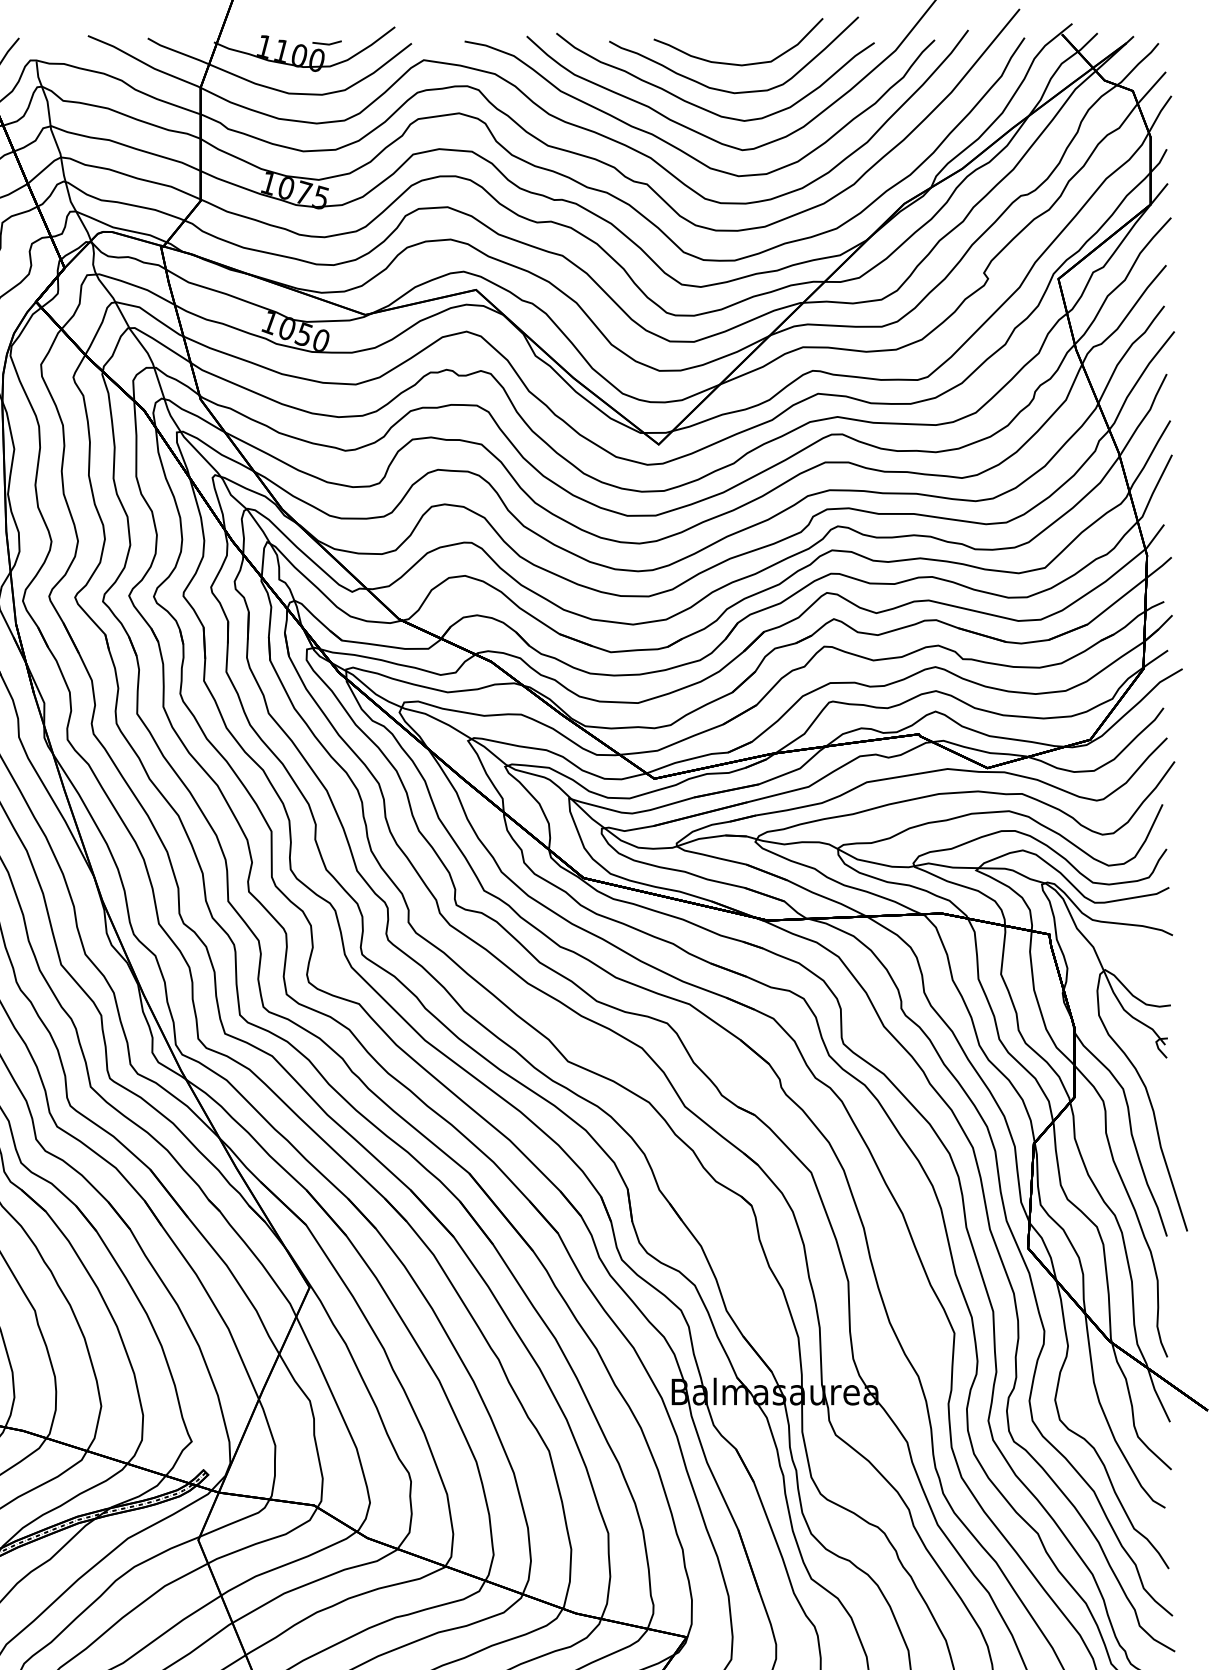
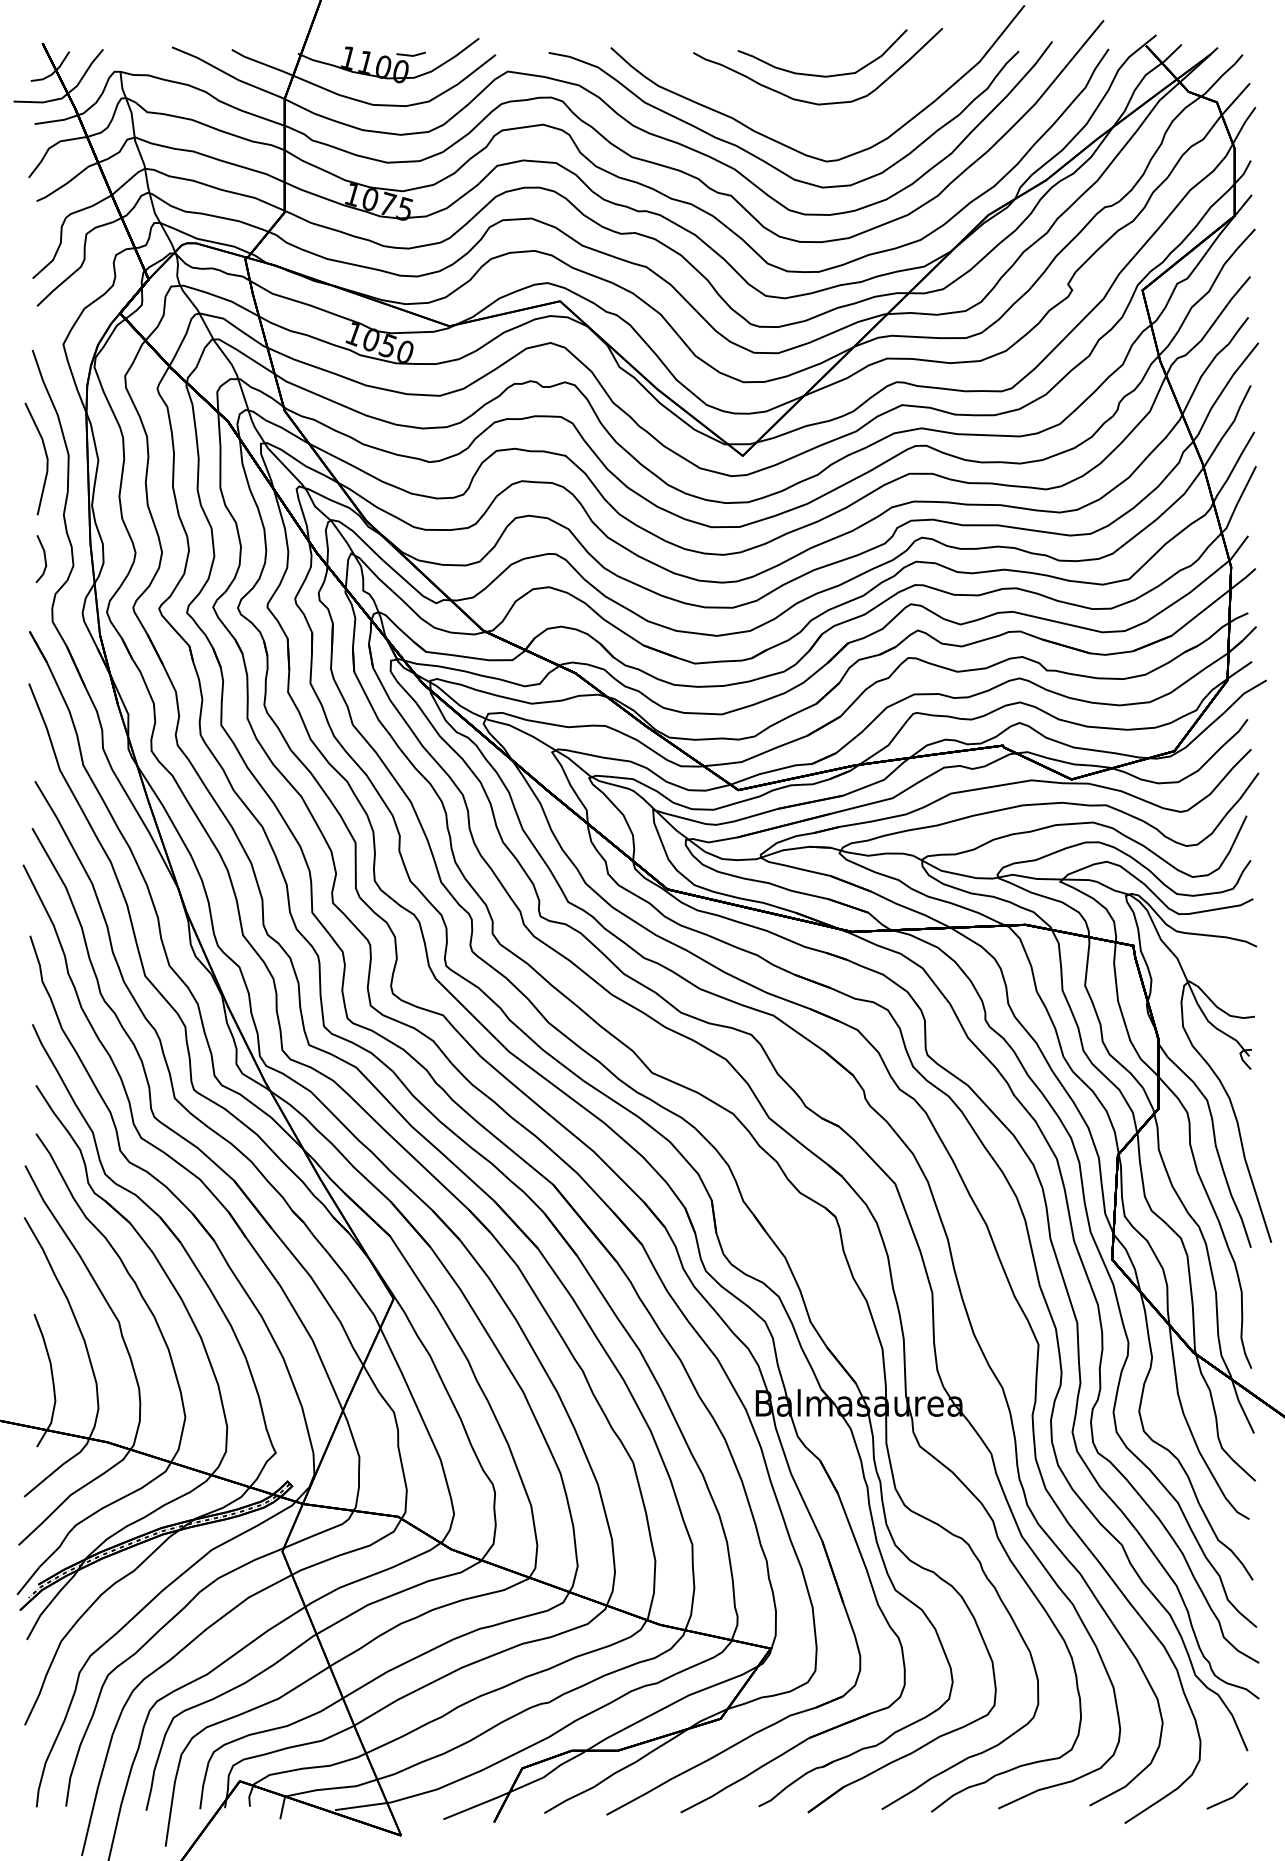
curve: (702, 107) -> (786, 118), removed

